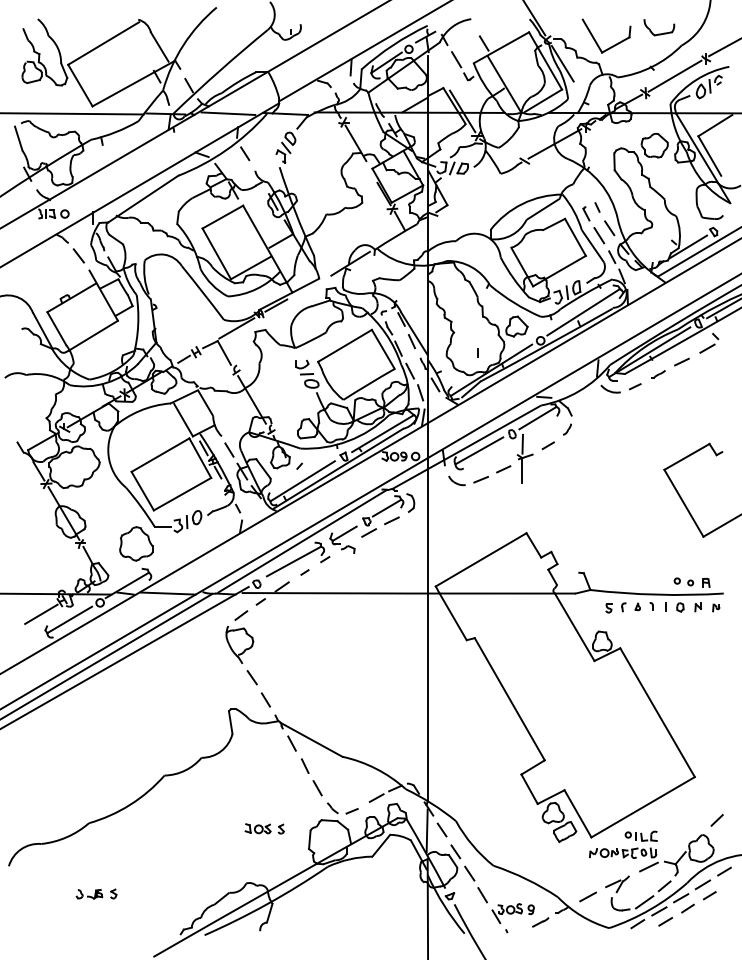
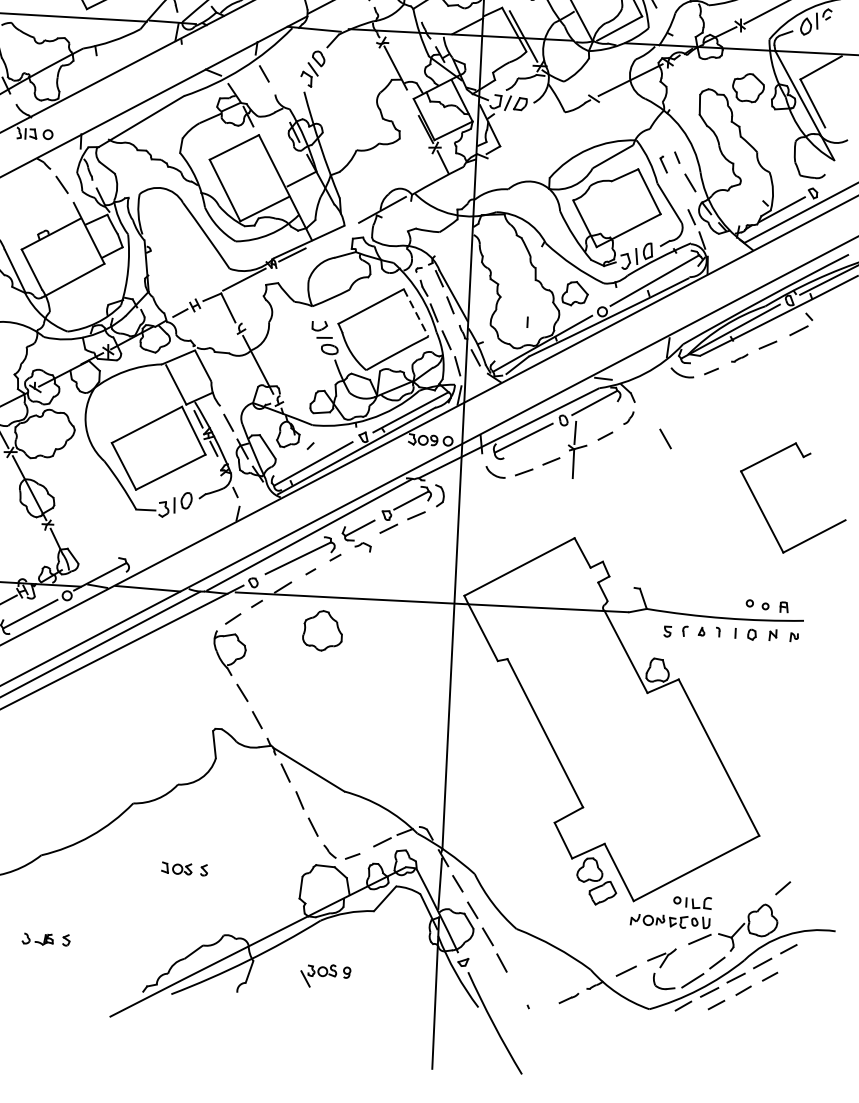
line: (228, 113) -> (247, 25), removed
line: (599, 235) -> (665, 438), moved
line: (383, 349) -> (416, 313), solid -> dashed
part: (136, 543) -> (322, 630), moved
part: (264, 828) -> (184, 868), moved
part: (512, 913) -> (324, 976), moved

